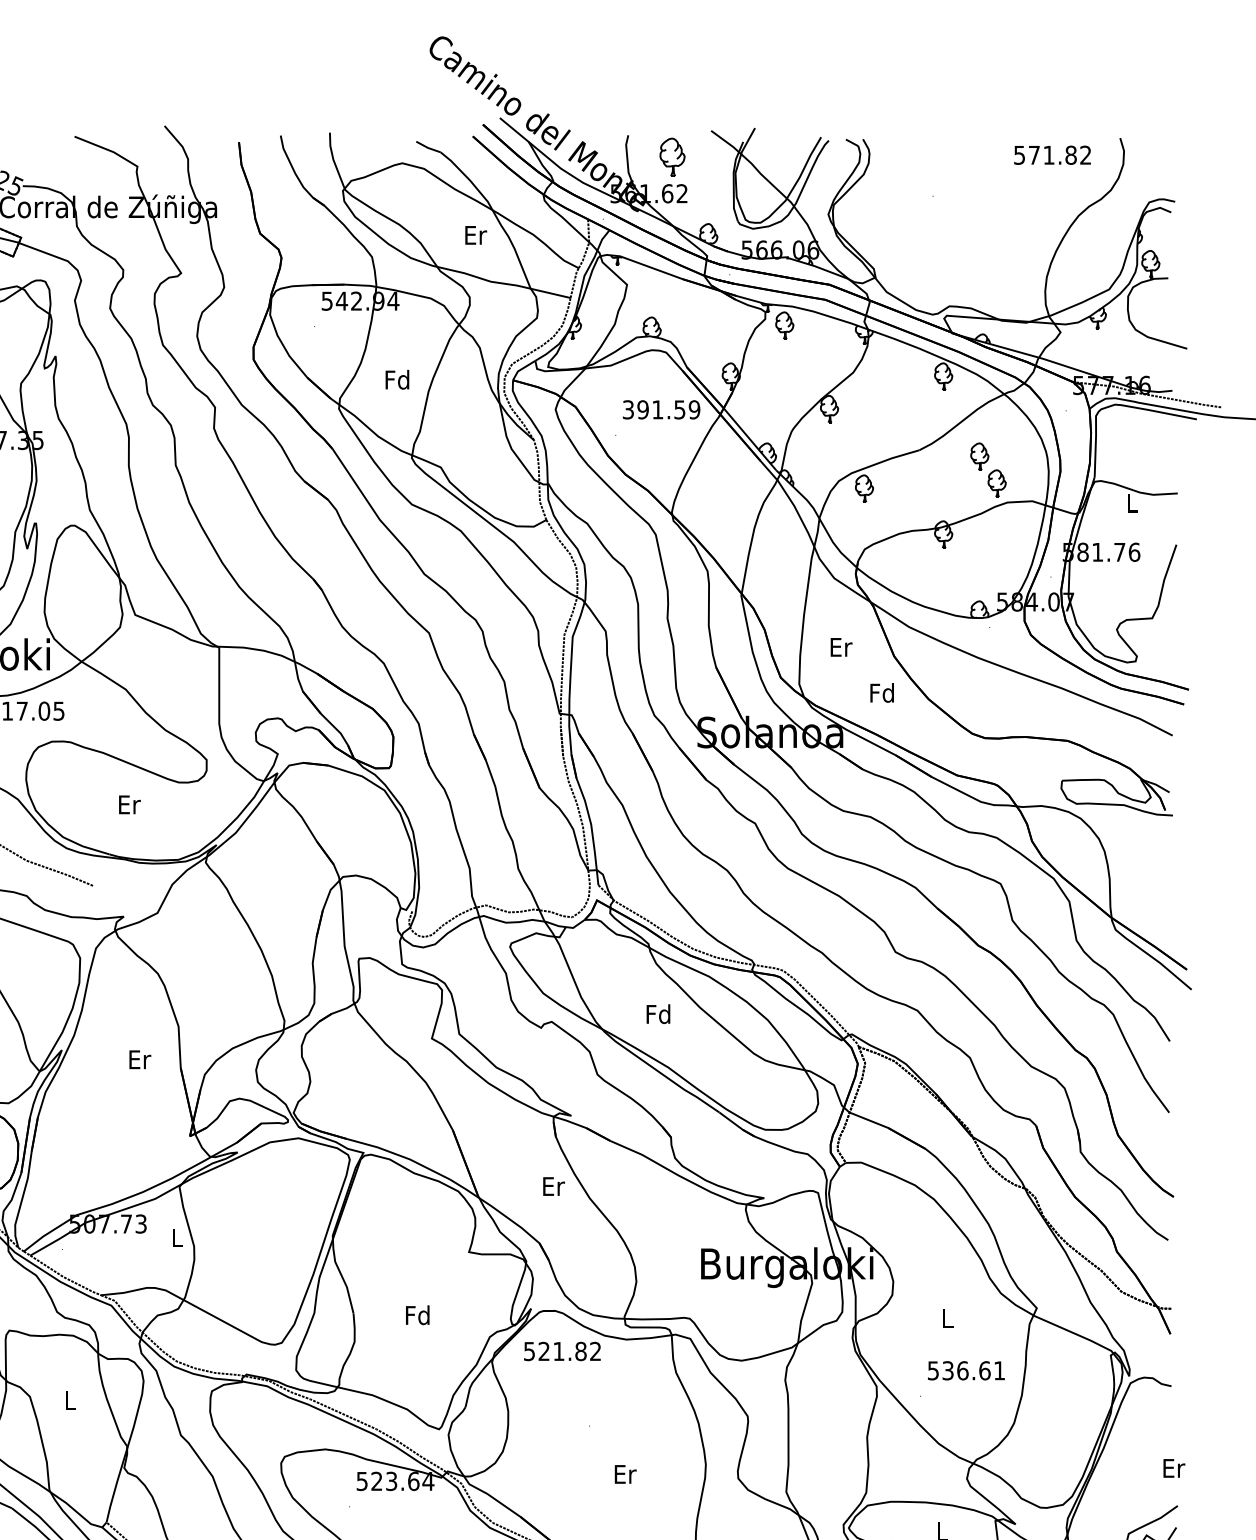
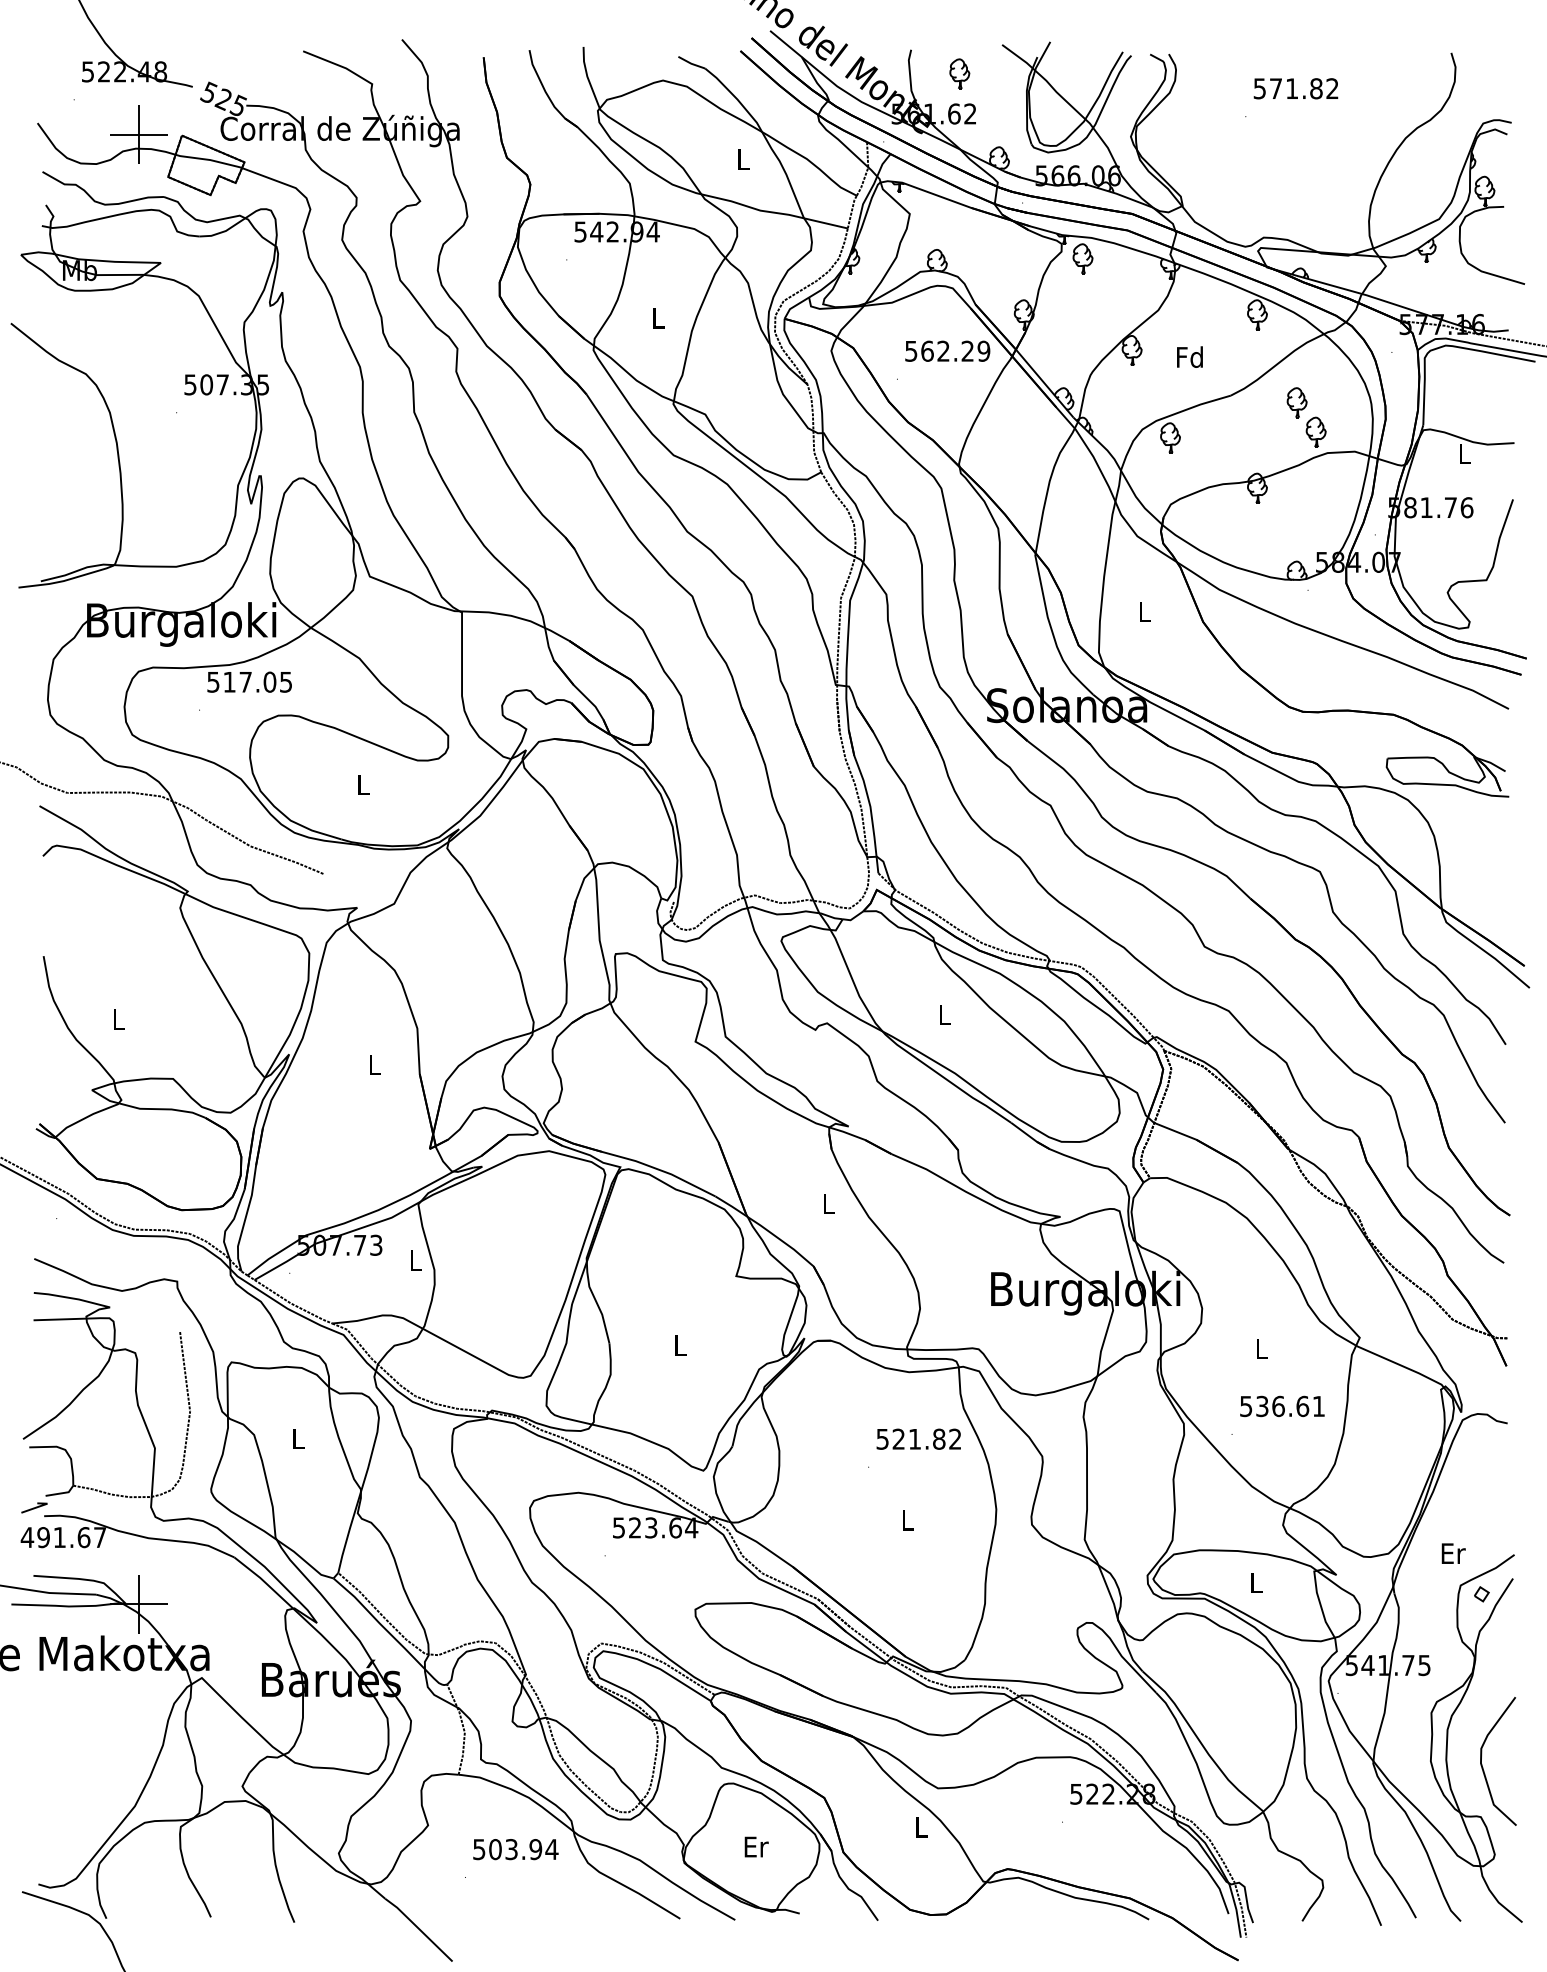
text: (1052, 155) -> (1295, 88), moved
part: (672, 156) -> (959, 73), size x0.71
text: (476, 235) -> (744, 159), Er -> L
text: (397, 379) -> (657, 318), Fd -> L
text: (654, 409) -> (939, 350), 391.59 -> 562.29
text: (841, 646) -> (1145, 611), Er -> L
text: (881, 692) -> (1189, 356), moved
text: (129, 804) -> (363, 784), Er -> L
text: (658, 1013) -> (944, 1014), Fd -> L
text: (140, 1059) -> (375, 1064), Er -> L
text: (553, 1185) -> (829, 1203), Er -> L
text: (417, 1315) -> (679, 1345), Fd -> L
text: (562, 1350) -> (918, 1438), moved
text: (1174, 1468) -> (1453, 1553), moved
text: (625, 1474) -> (908, 1520), Er -> L

